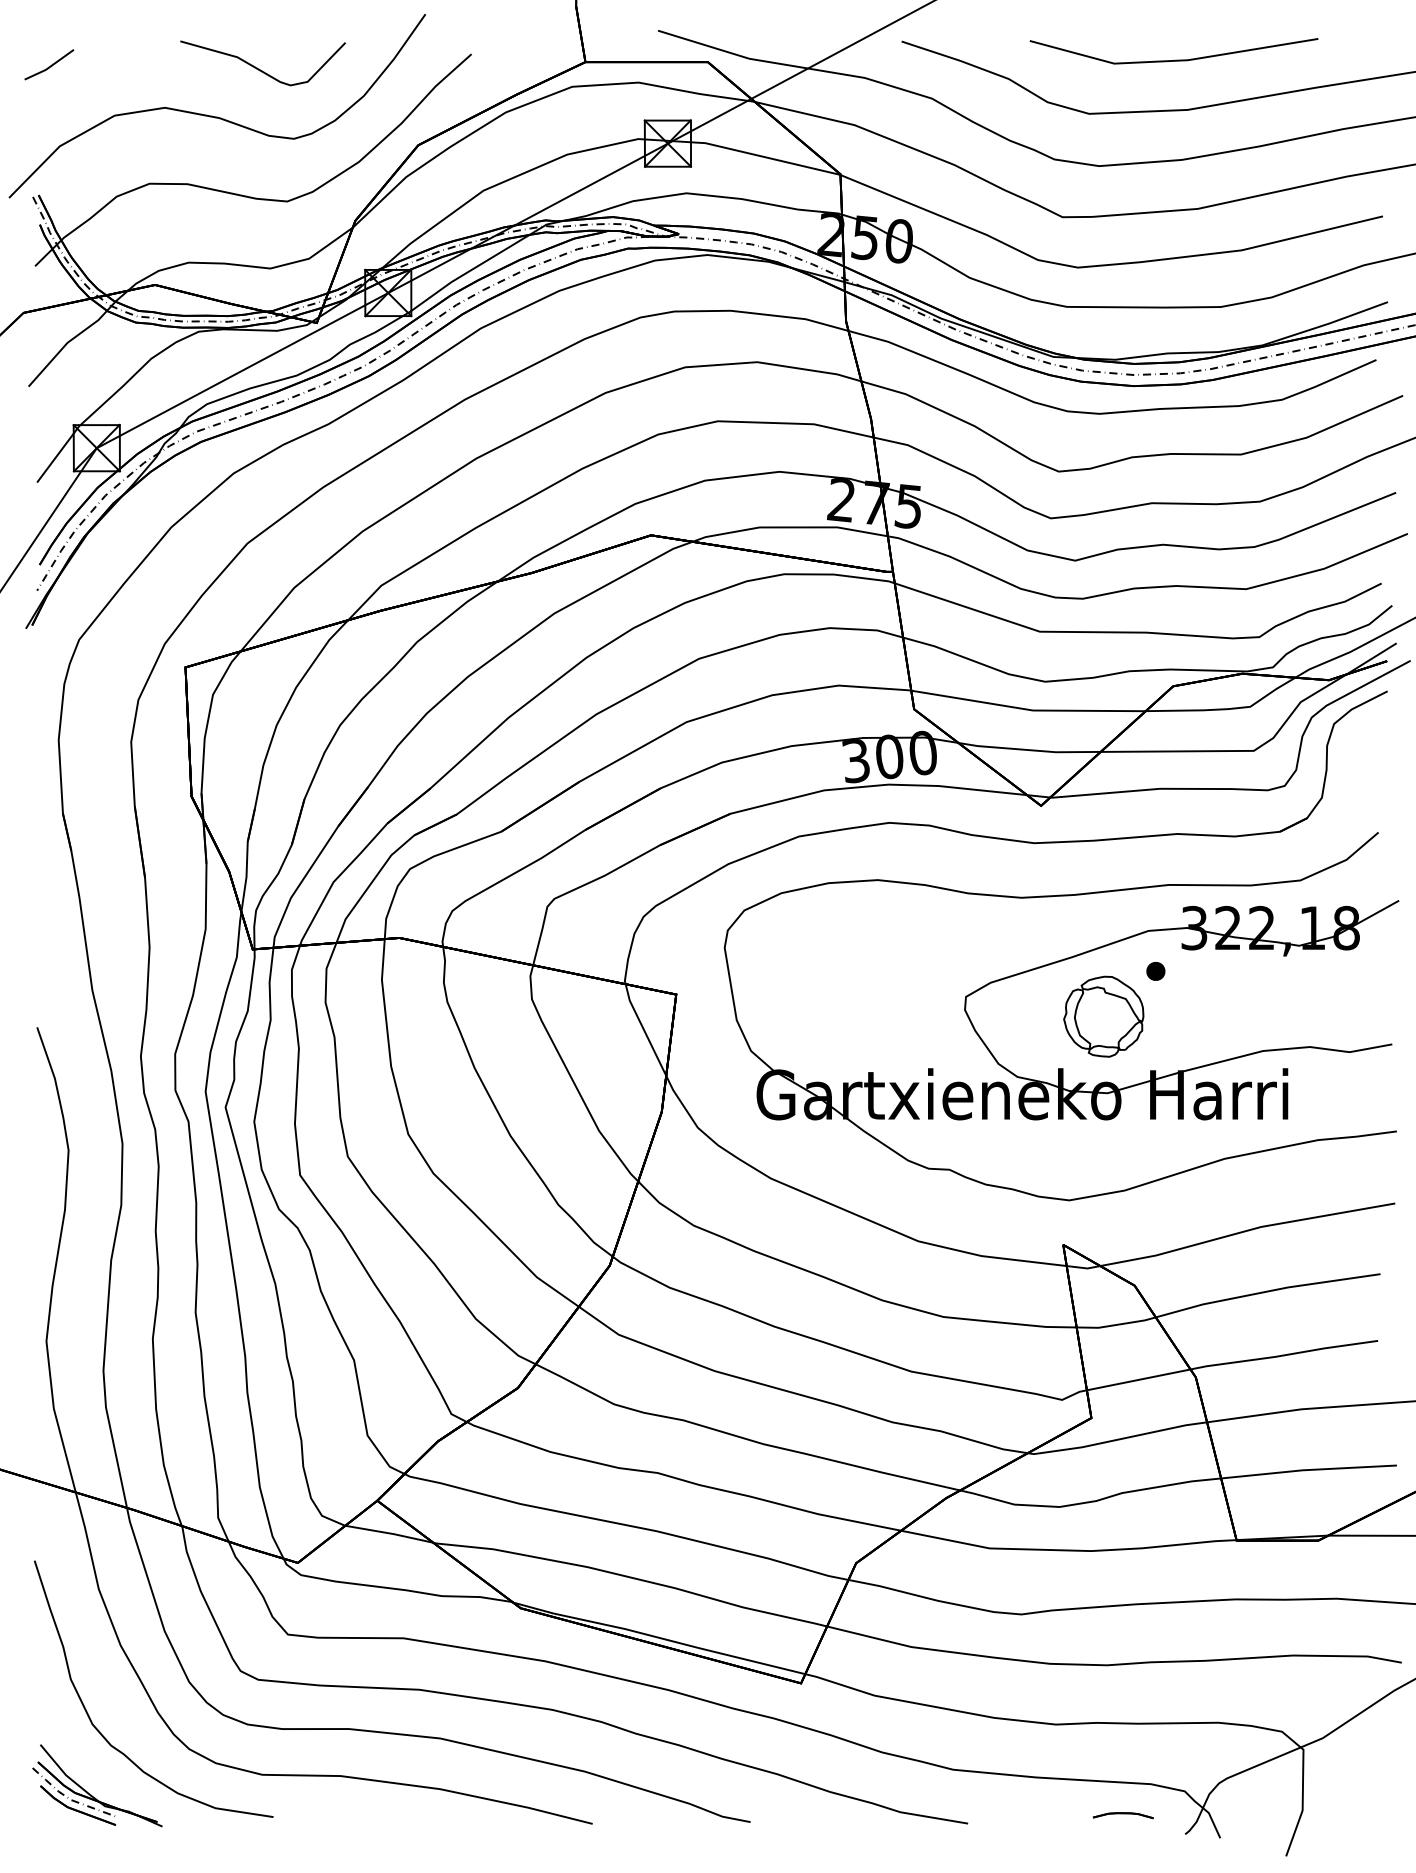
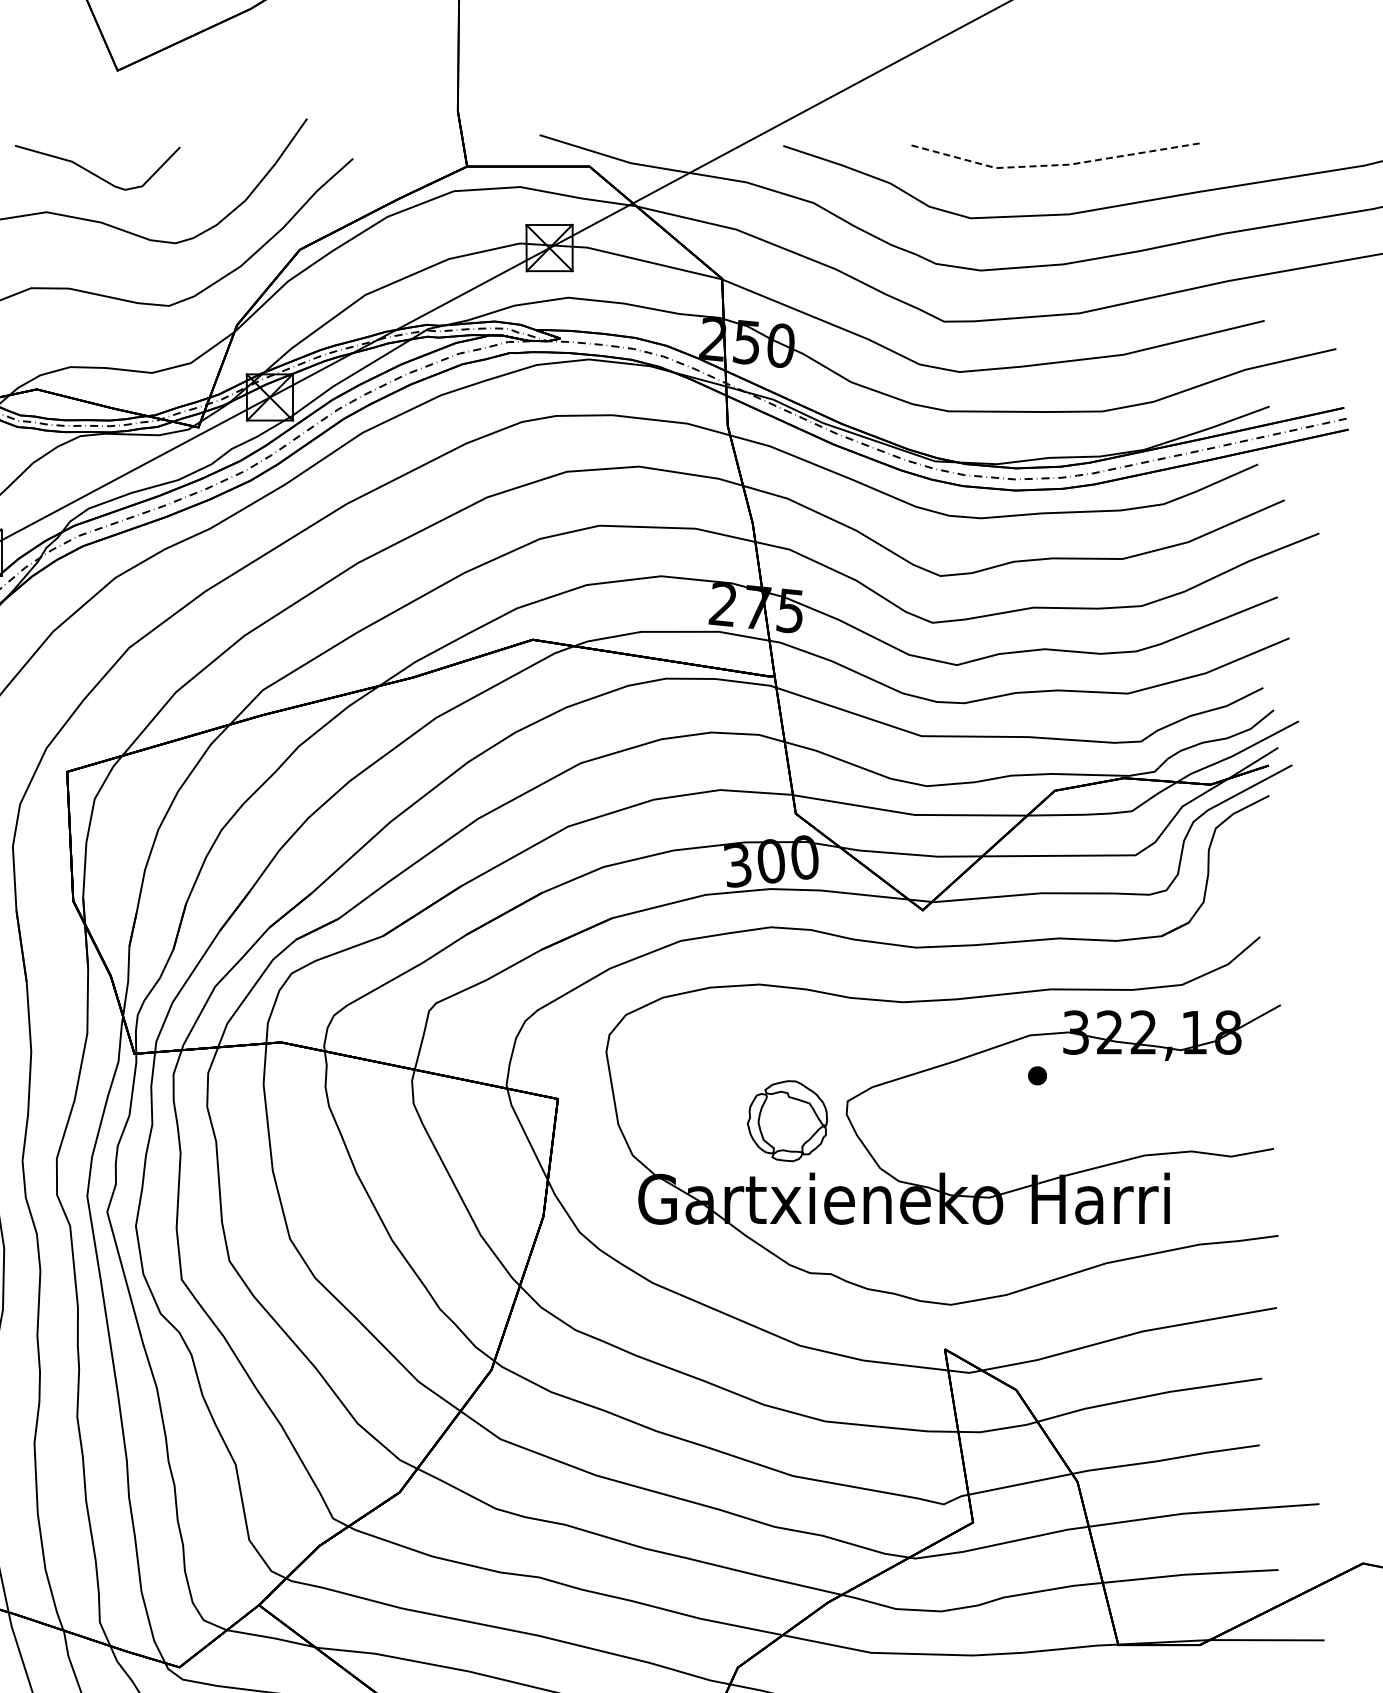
line: (1173, 60) -> (1055, 164), solid -> dashed
curve: (259, 68) -> (94, 172), moved
part: (1103, 1016) -> (787, 1120), moved

